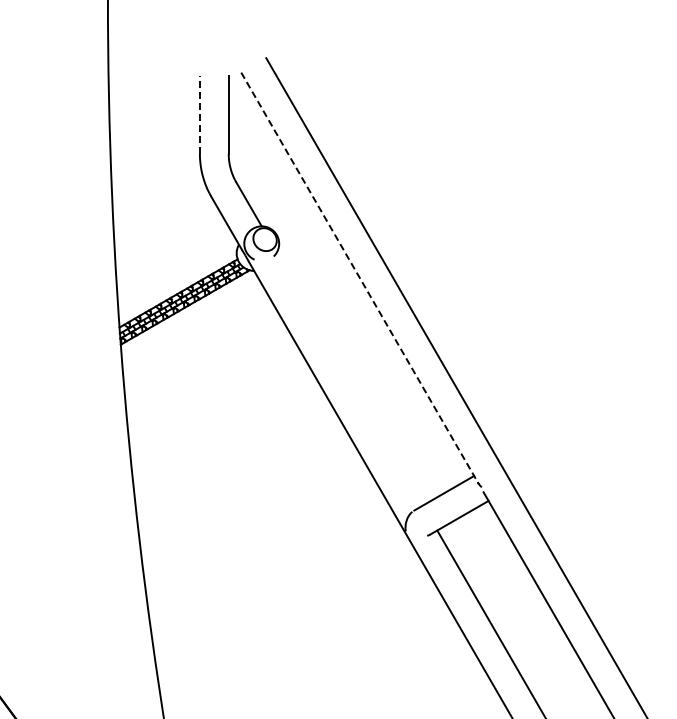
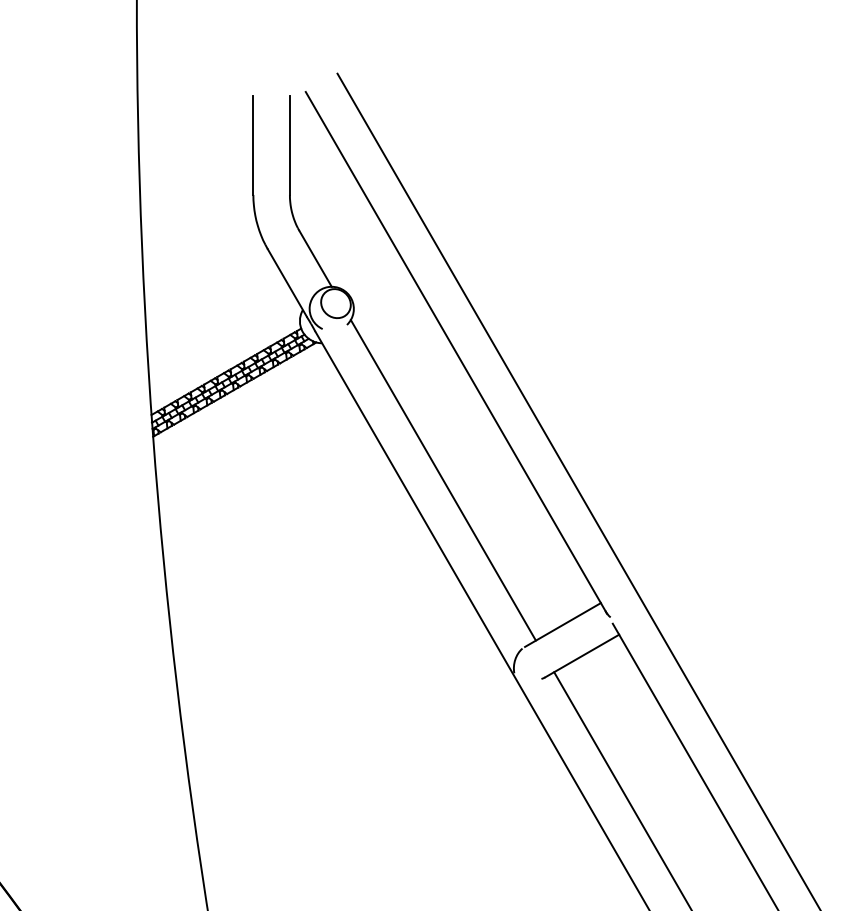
line: (199, 114) -> (252, 145), dashed -> solid
line: (360, 278) -> (456, 352), dashed -> solid
line: (349, 378) -> (442, 479), added

